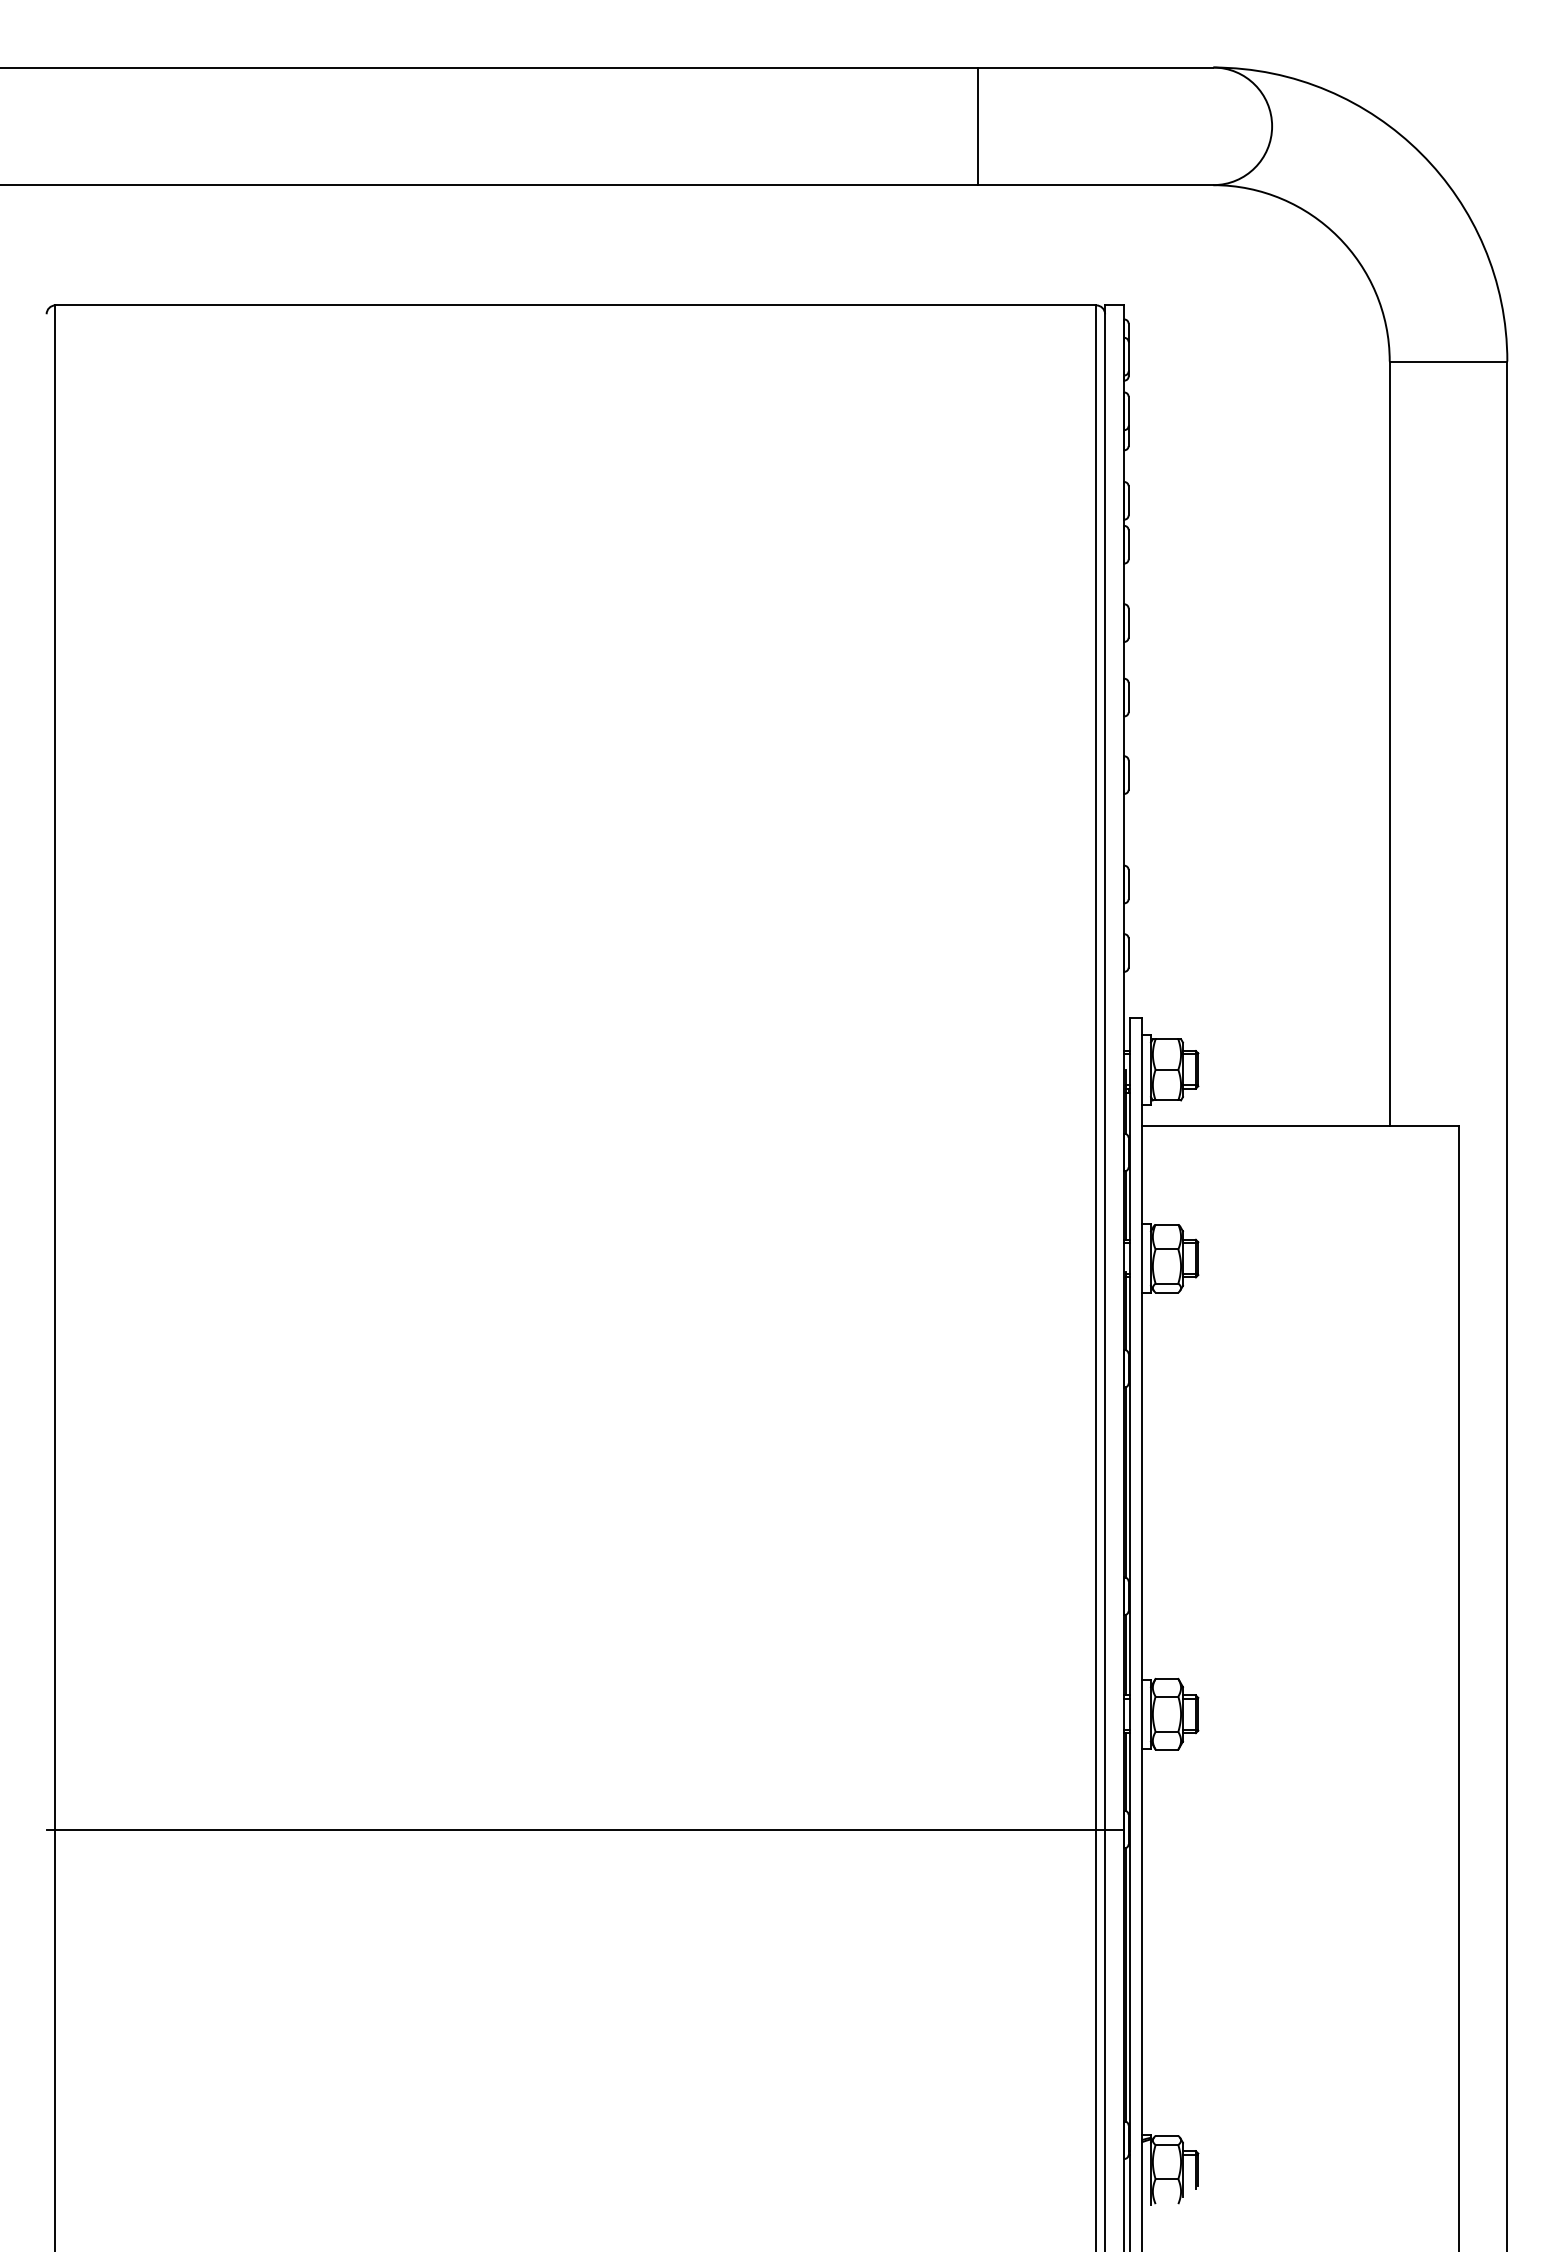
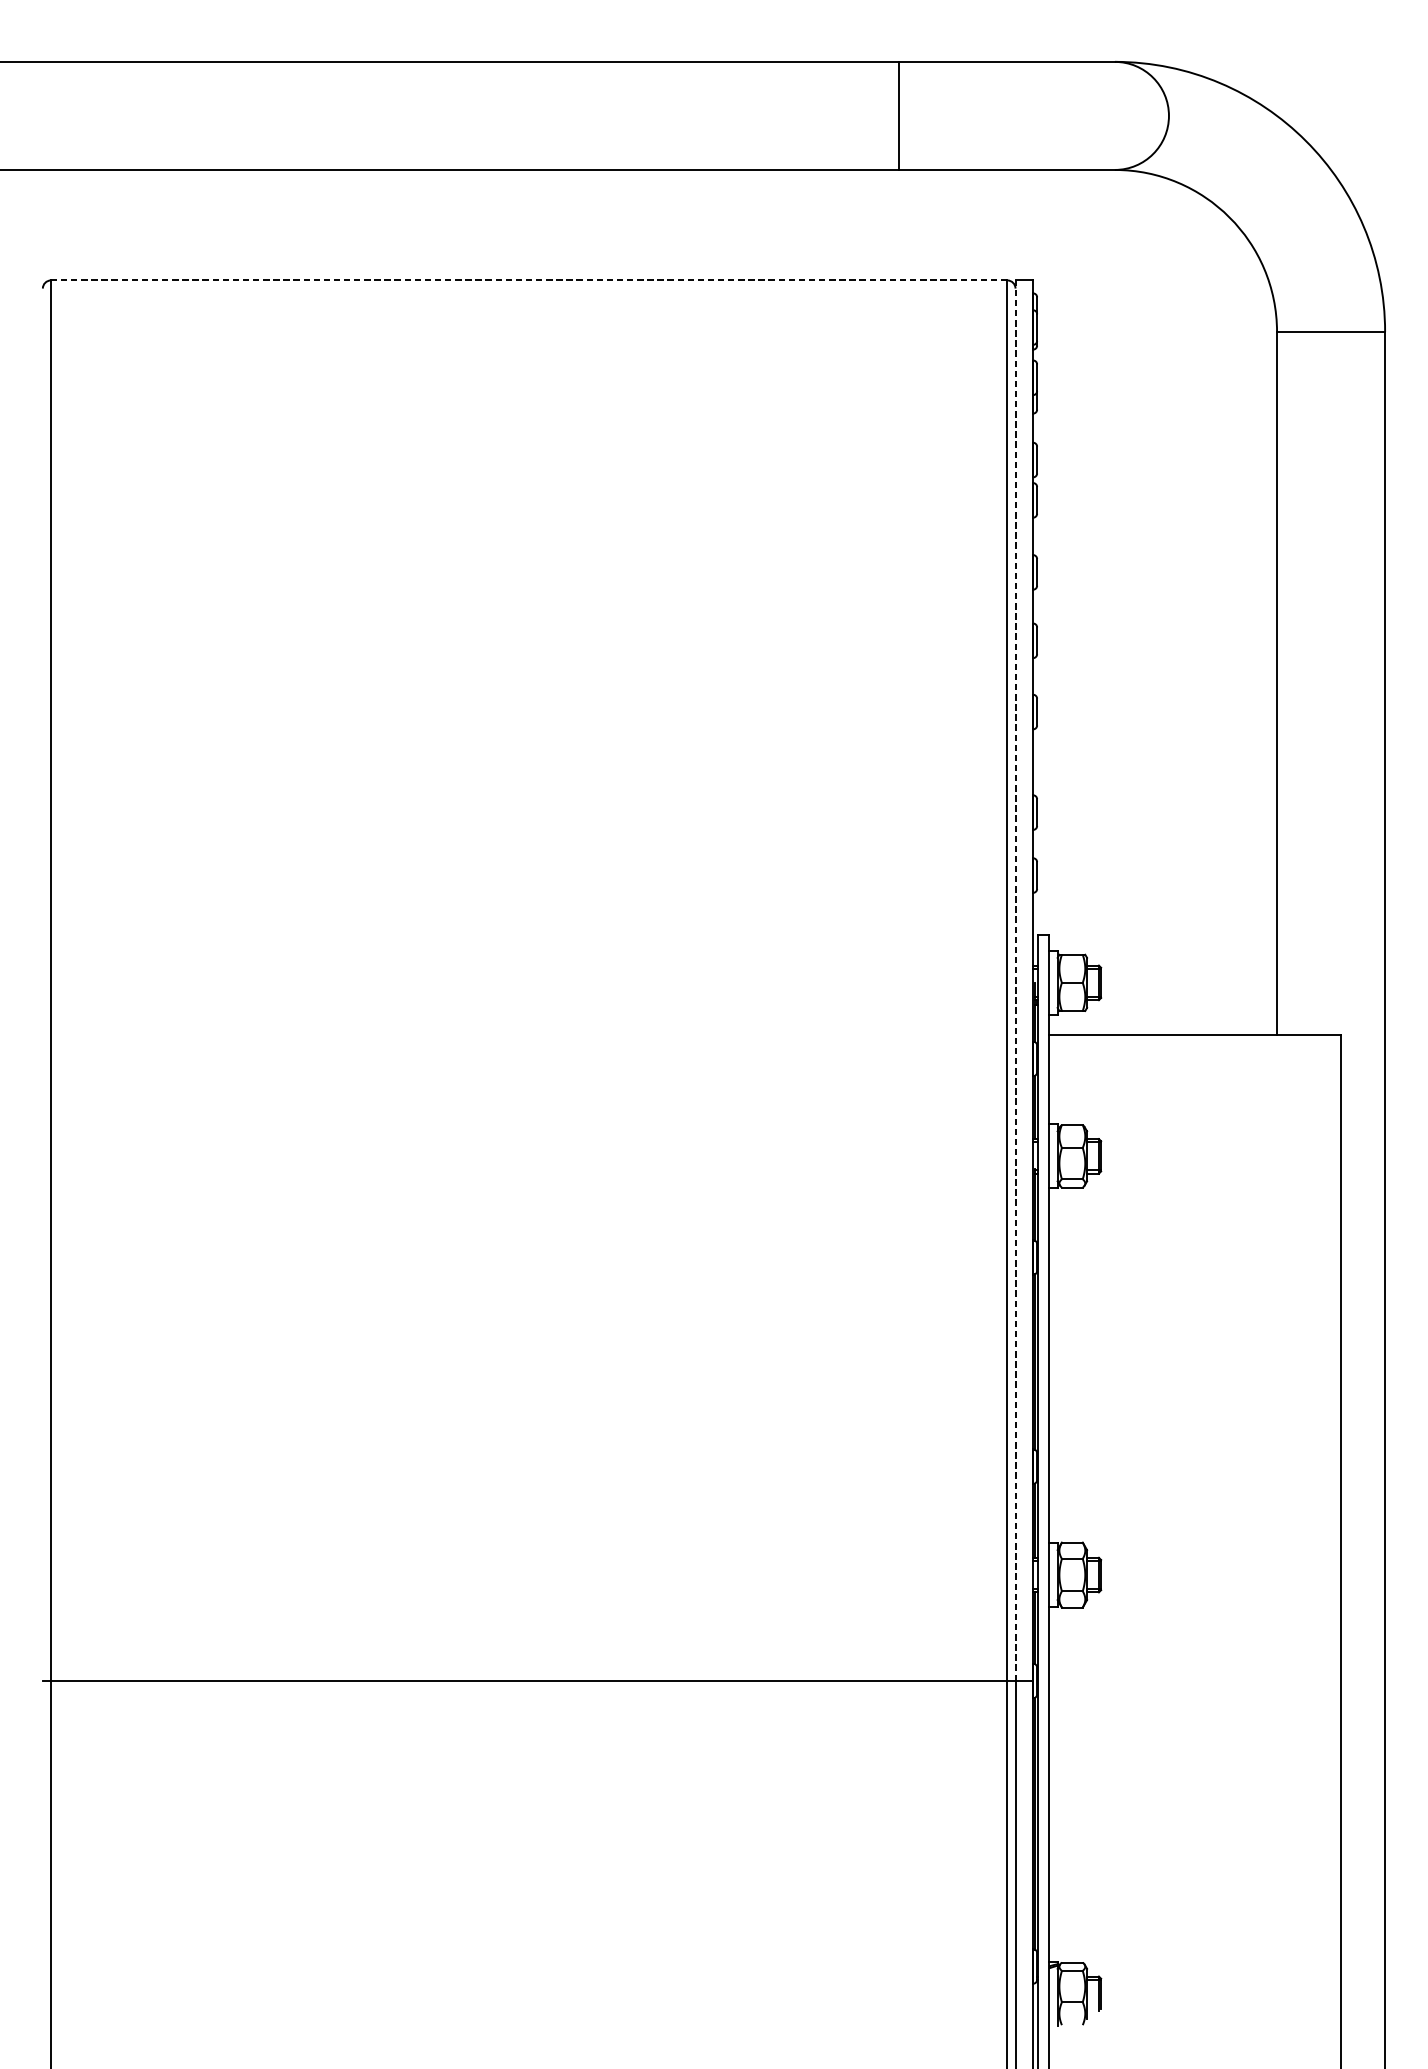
line: (575, 305) -> (528, 280), solid -> dashed
line: (1105, 1066) -> (1015, 979), solid -> dashed

